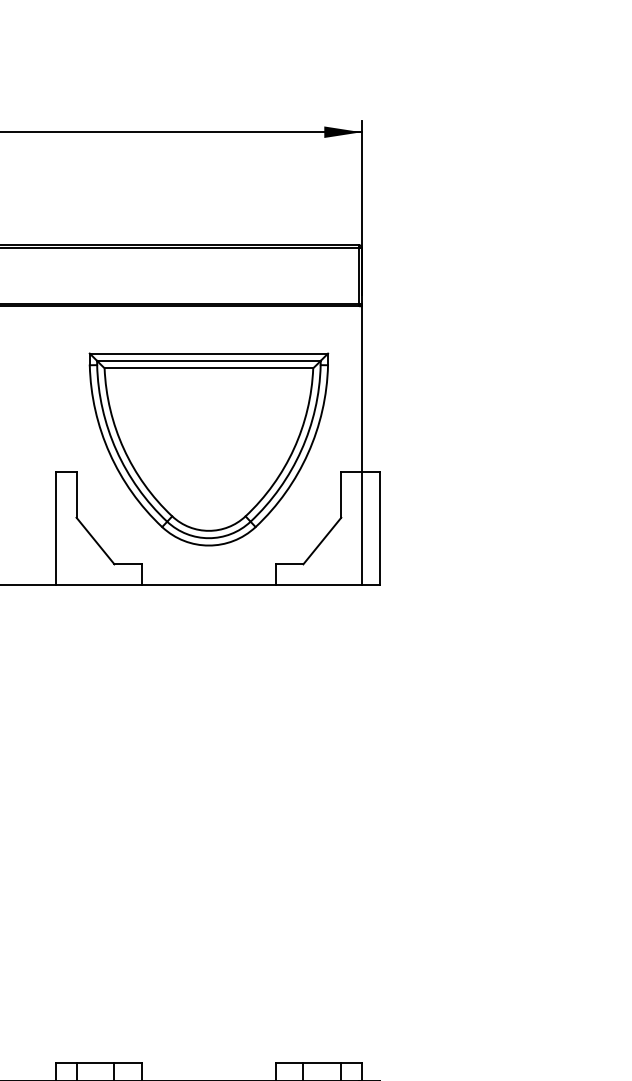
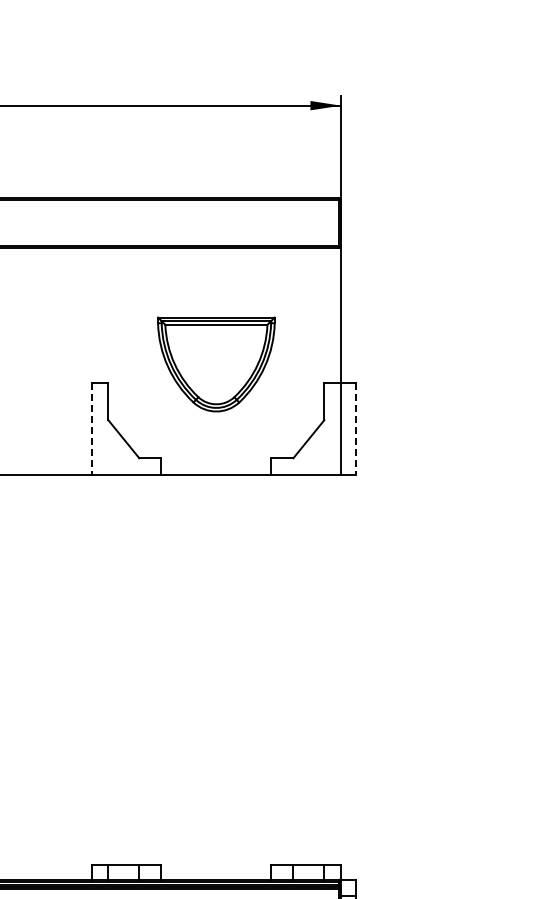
part: (209, 449) -> (216, 364), size x0.6
line: (55, 529) -> (91, 429), solid -> dashed
line: (379, 529) -> (355, 429), solid -> dashed

